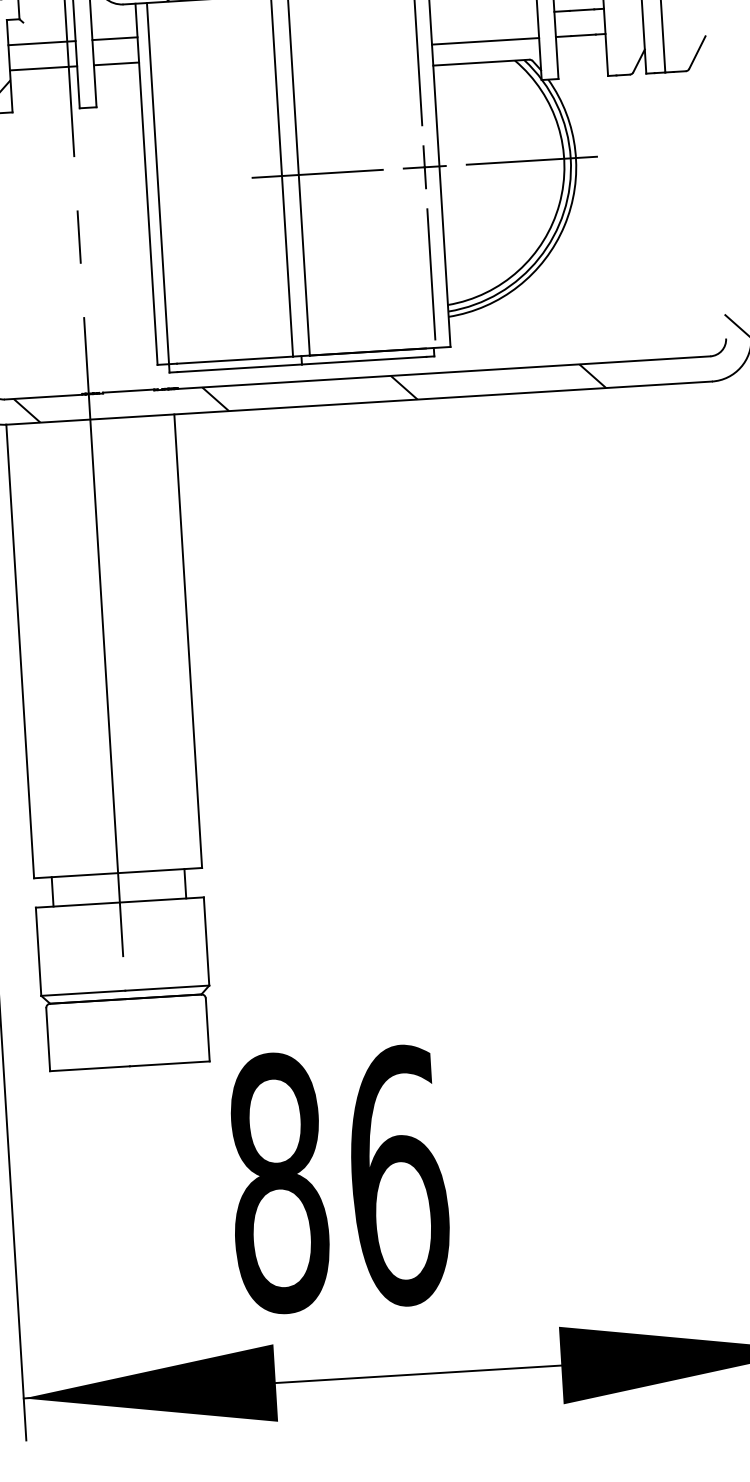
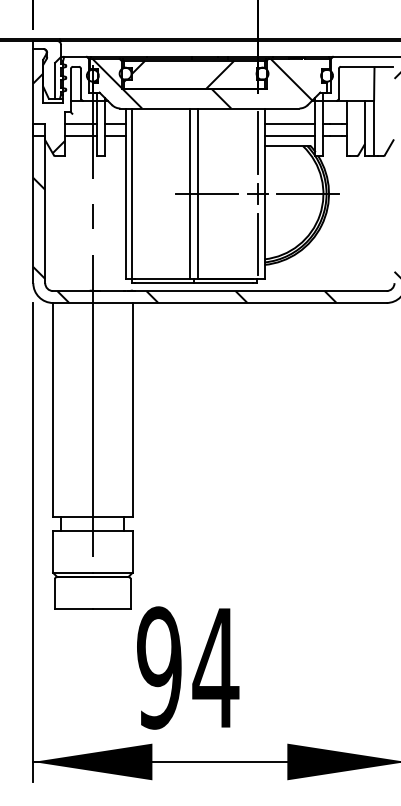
line: (483, 16) -> (289, 124), added
text: (339, 1178) -> (188, 667), 86 -> 94

